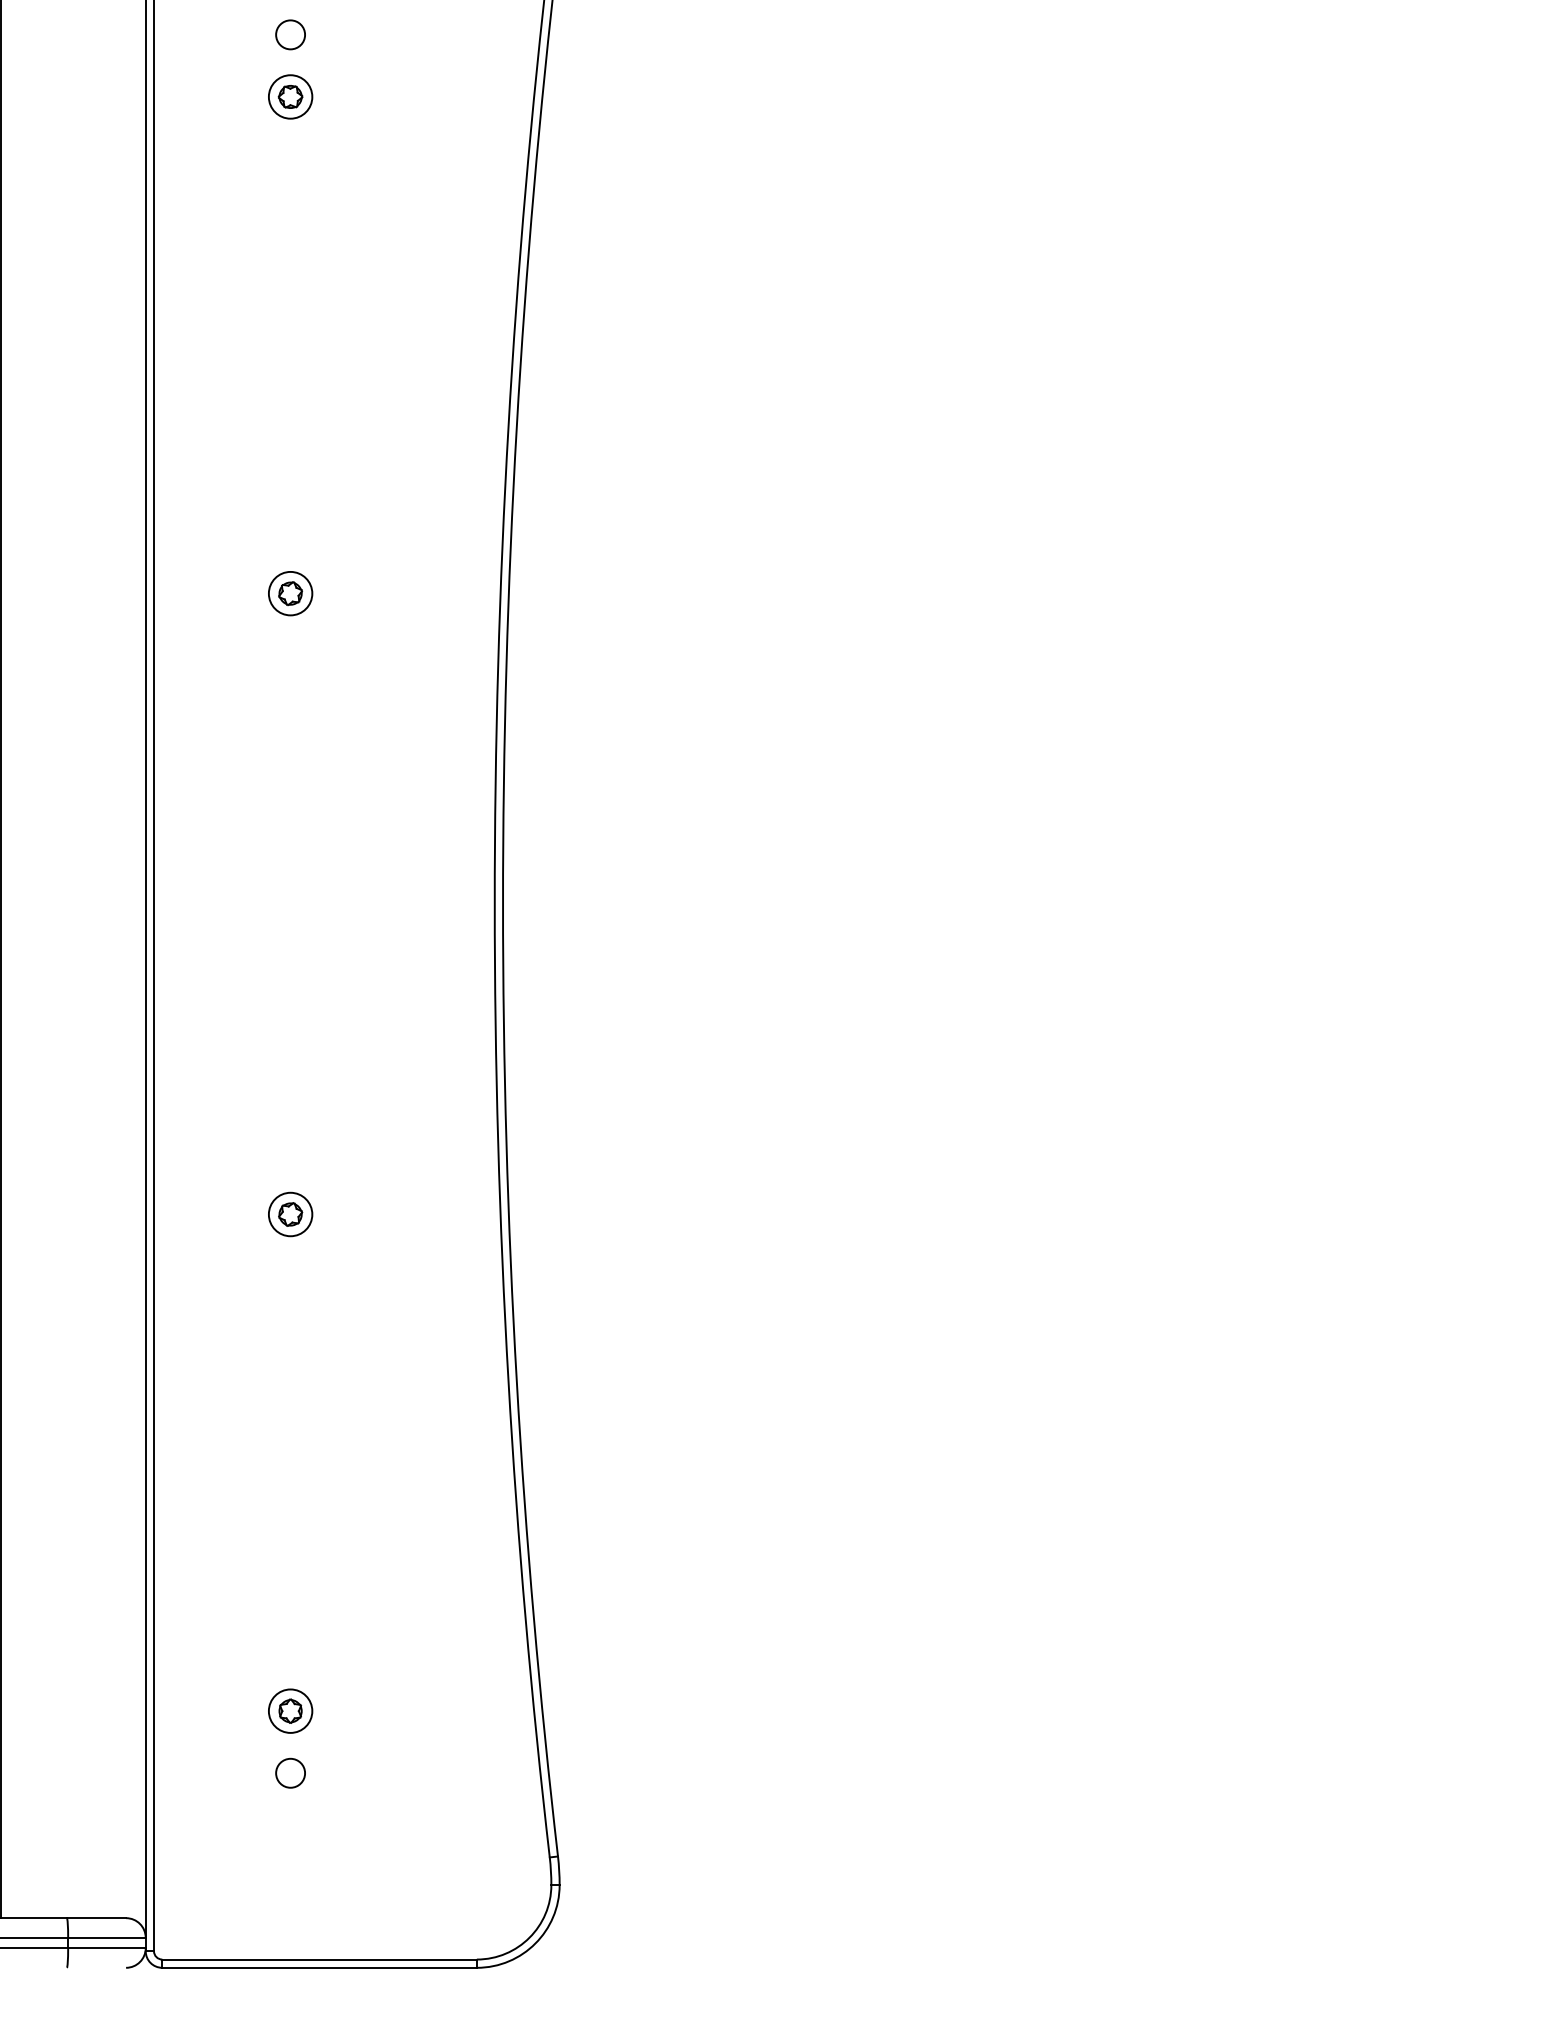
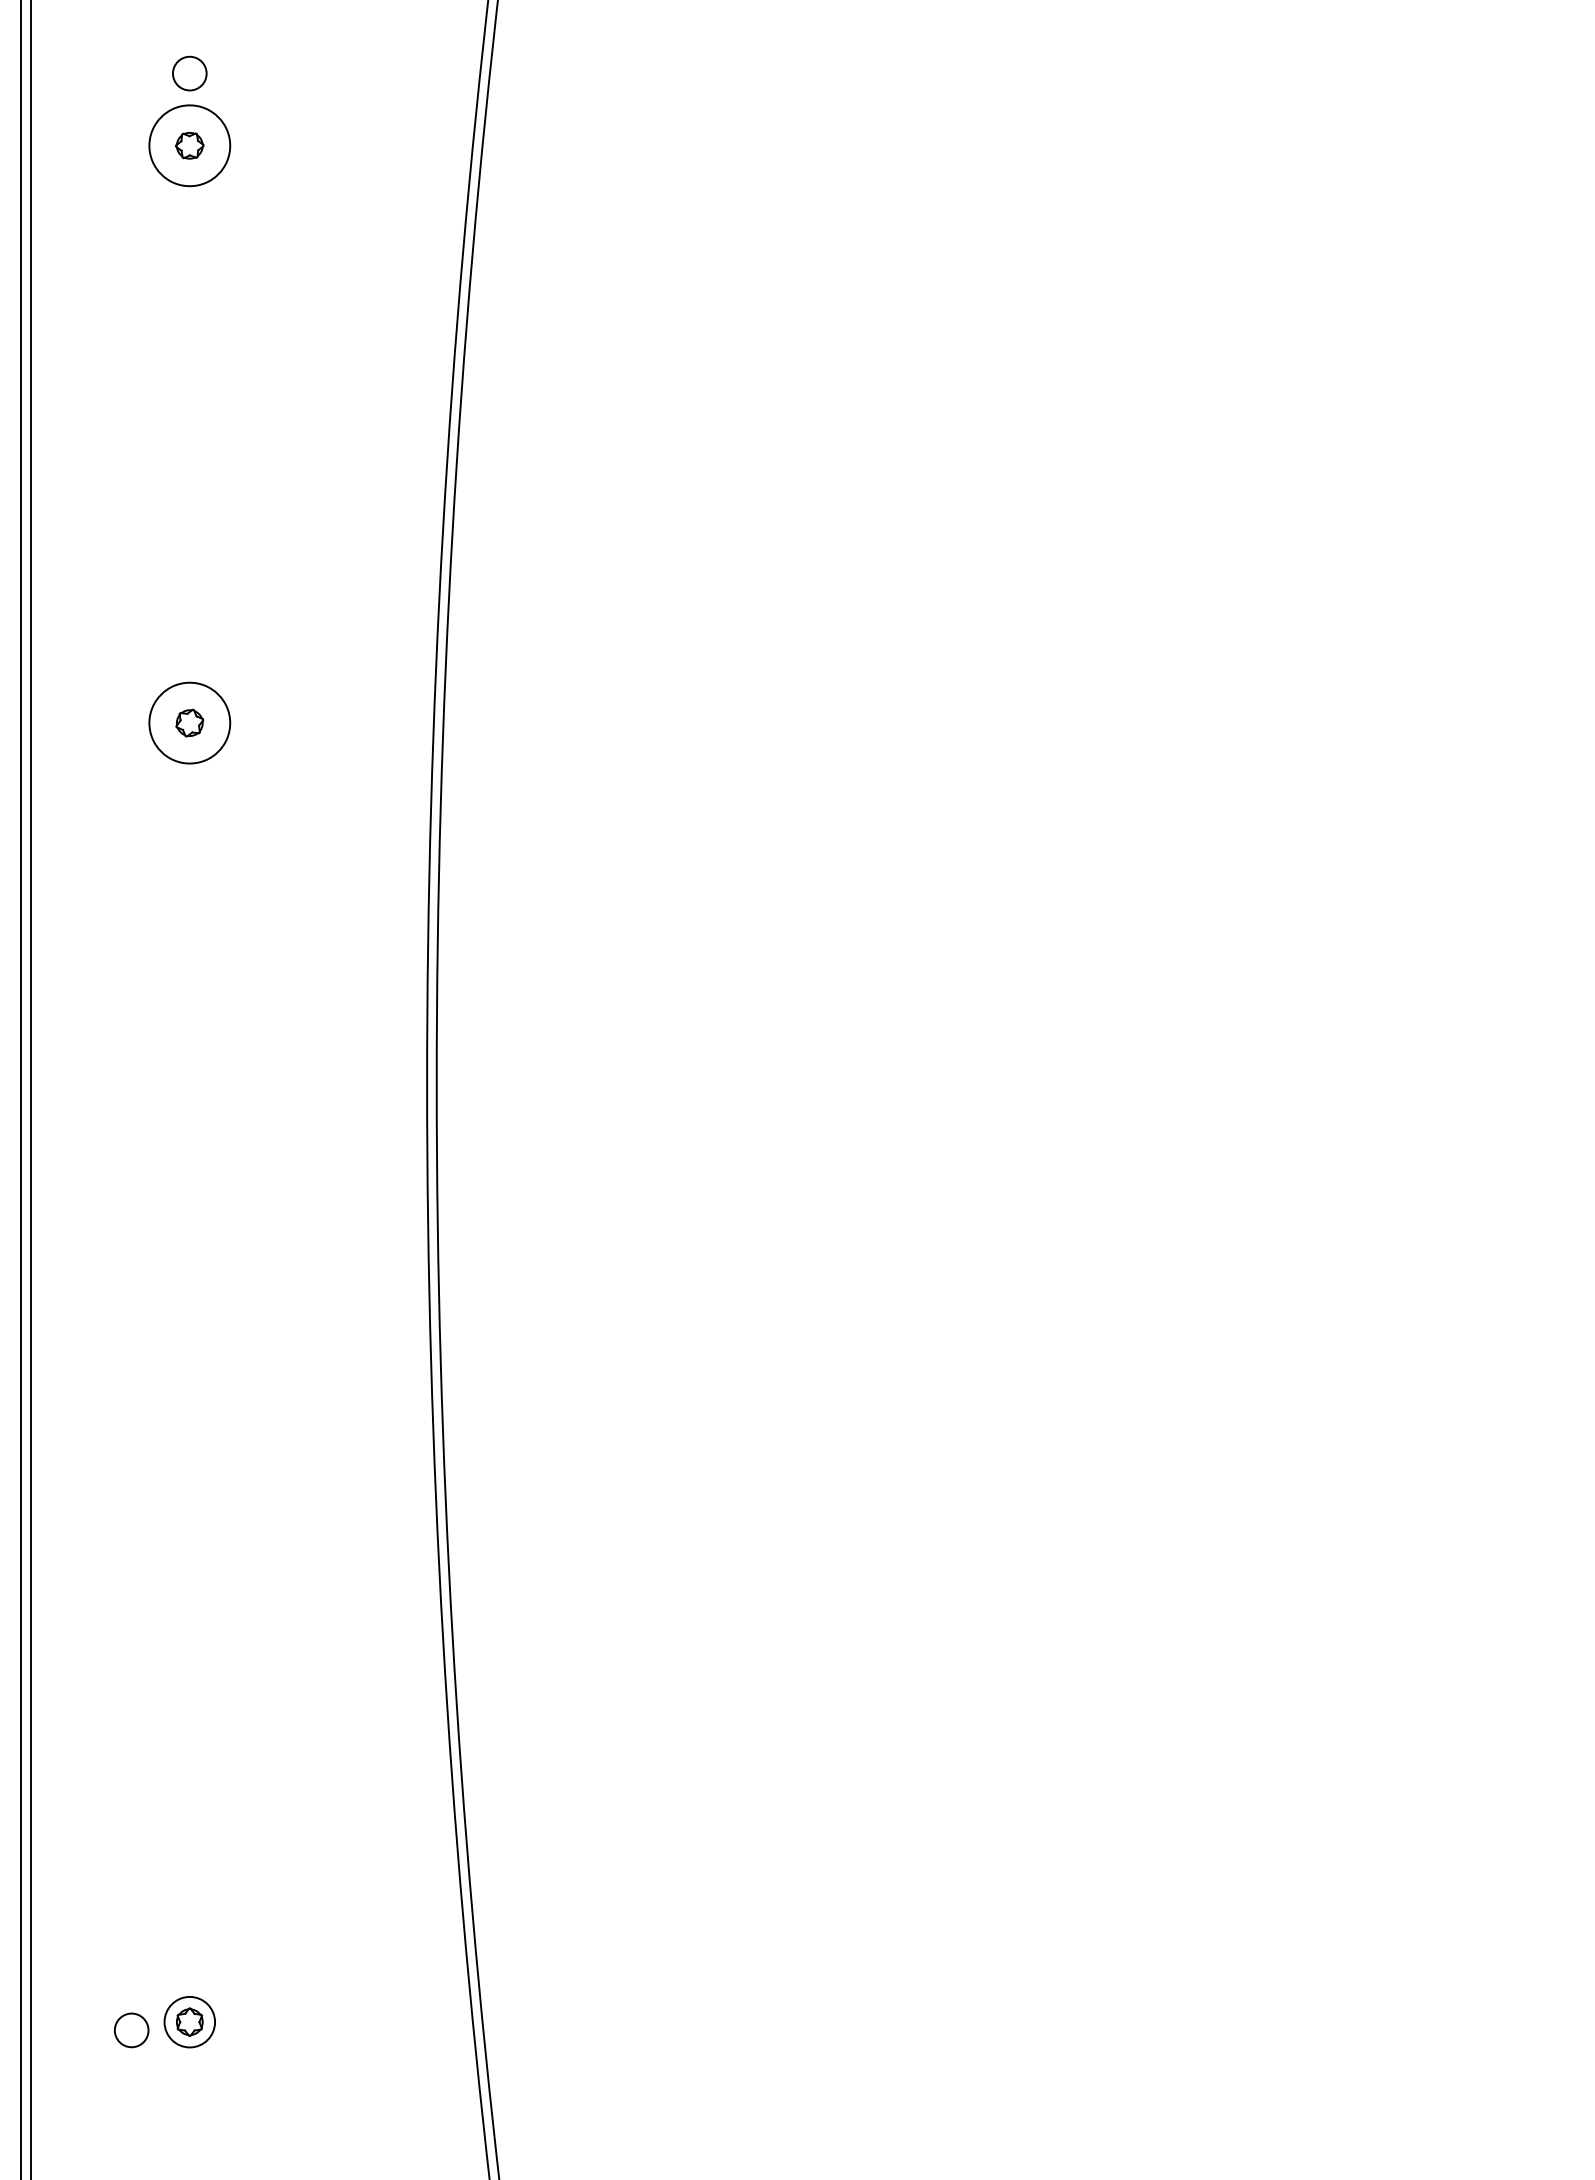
circle: (290, 96) -> (189, 145), size x1.6
circle: (290, 593) -> (189, 722), size x1.6
part: (290, 1214) -> (189, 1444), removed
circle: (290, 1772) -> (131, 2029), moved

